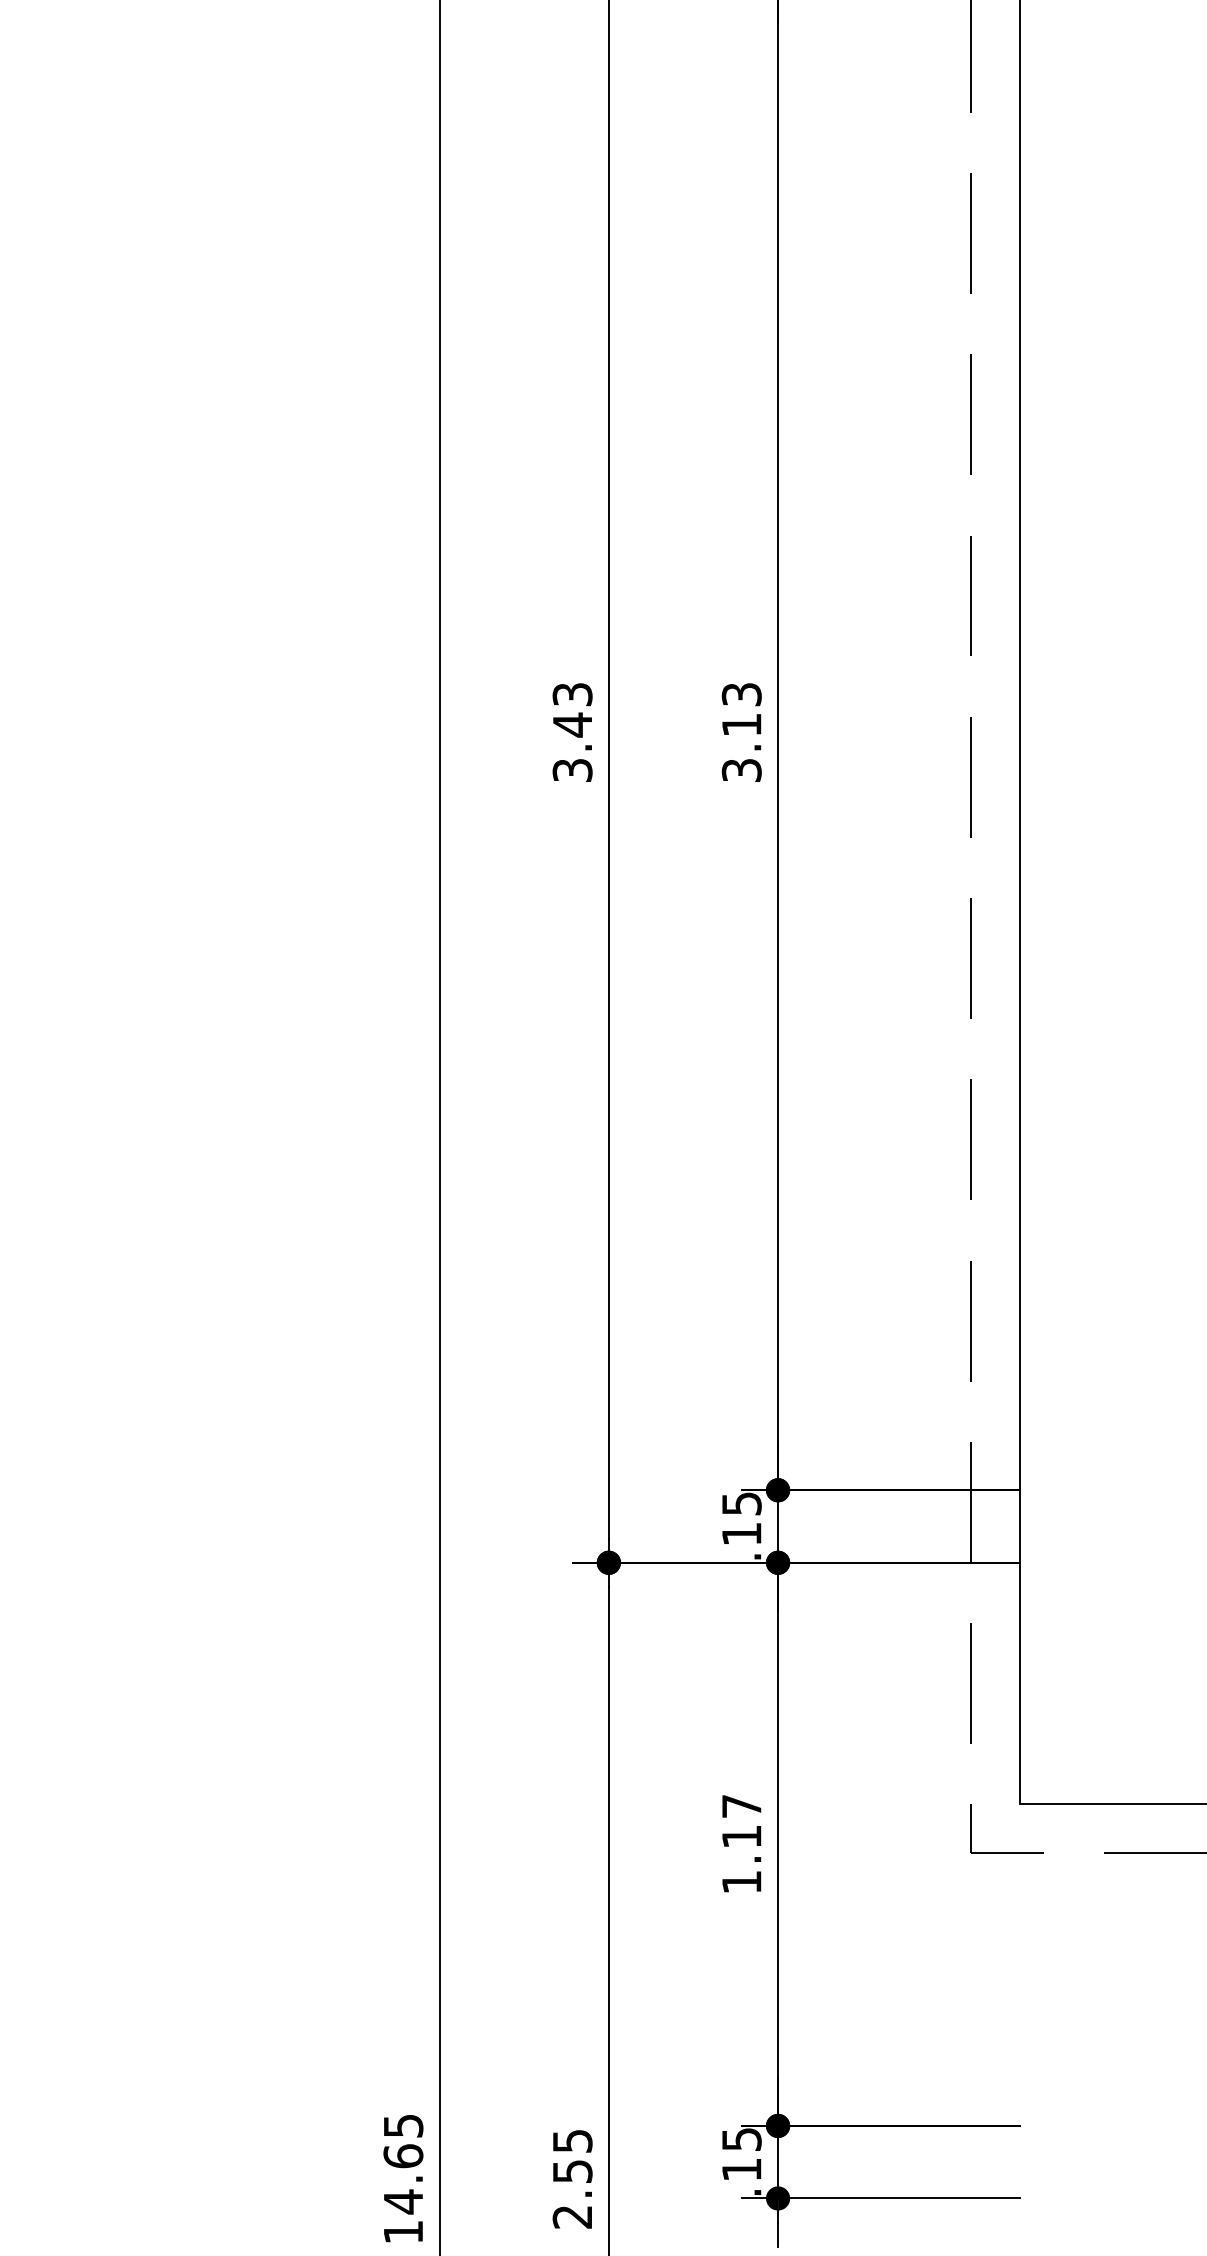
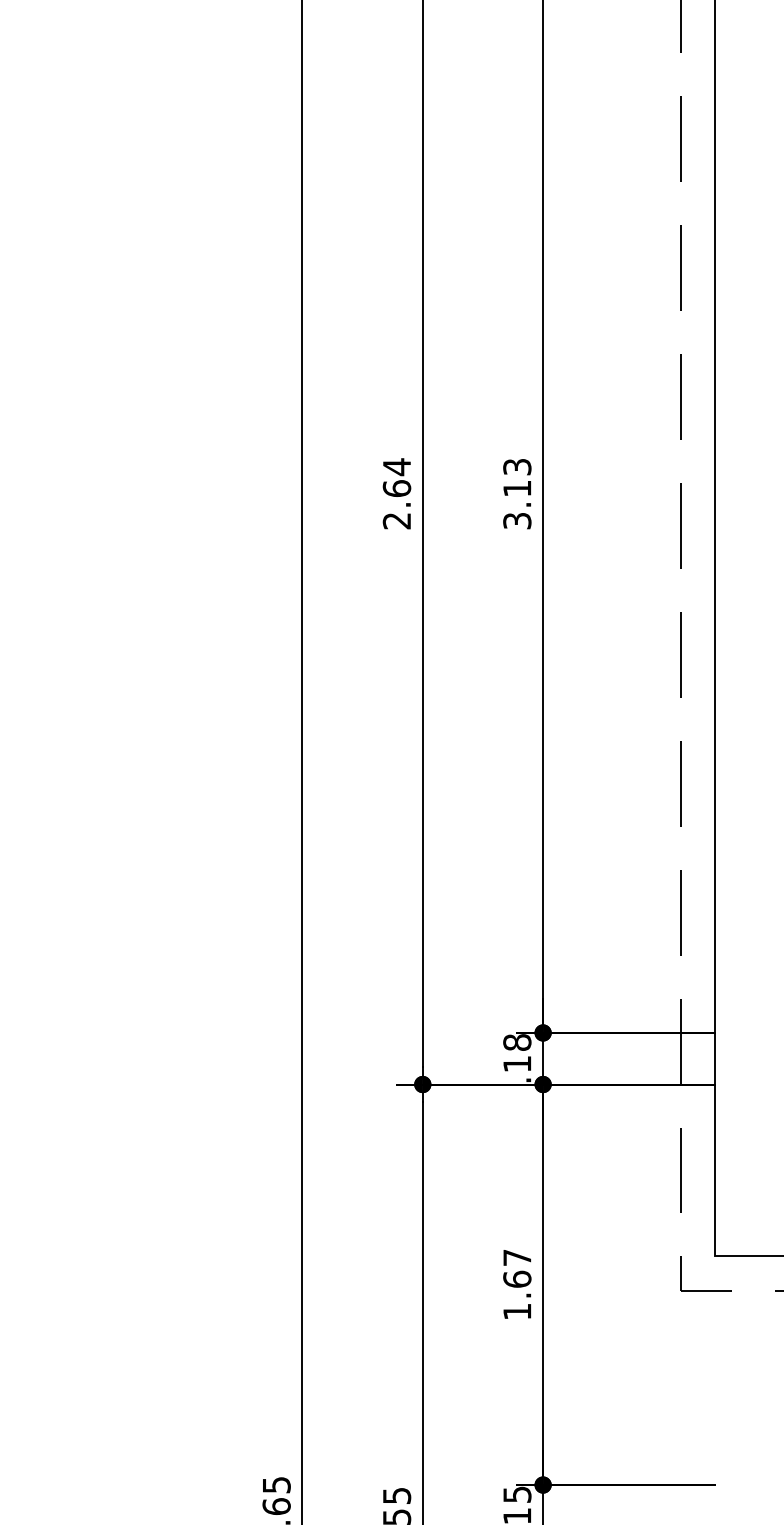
text: (572, 732) -> (396, 494), 3.43 -> 2.64
text: (741, 1503) -> (517, 1042), .15 -> .18
text: (741, 1836) -> (517, 1279), 1.17 -> 1.67

